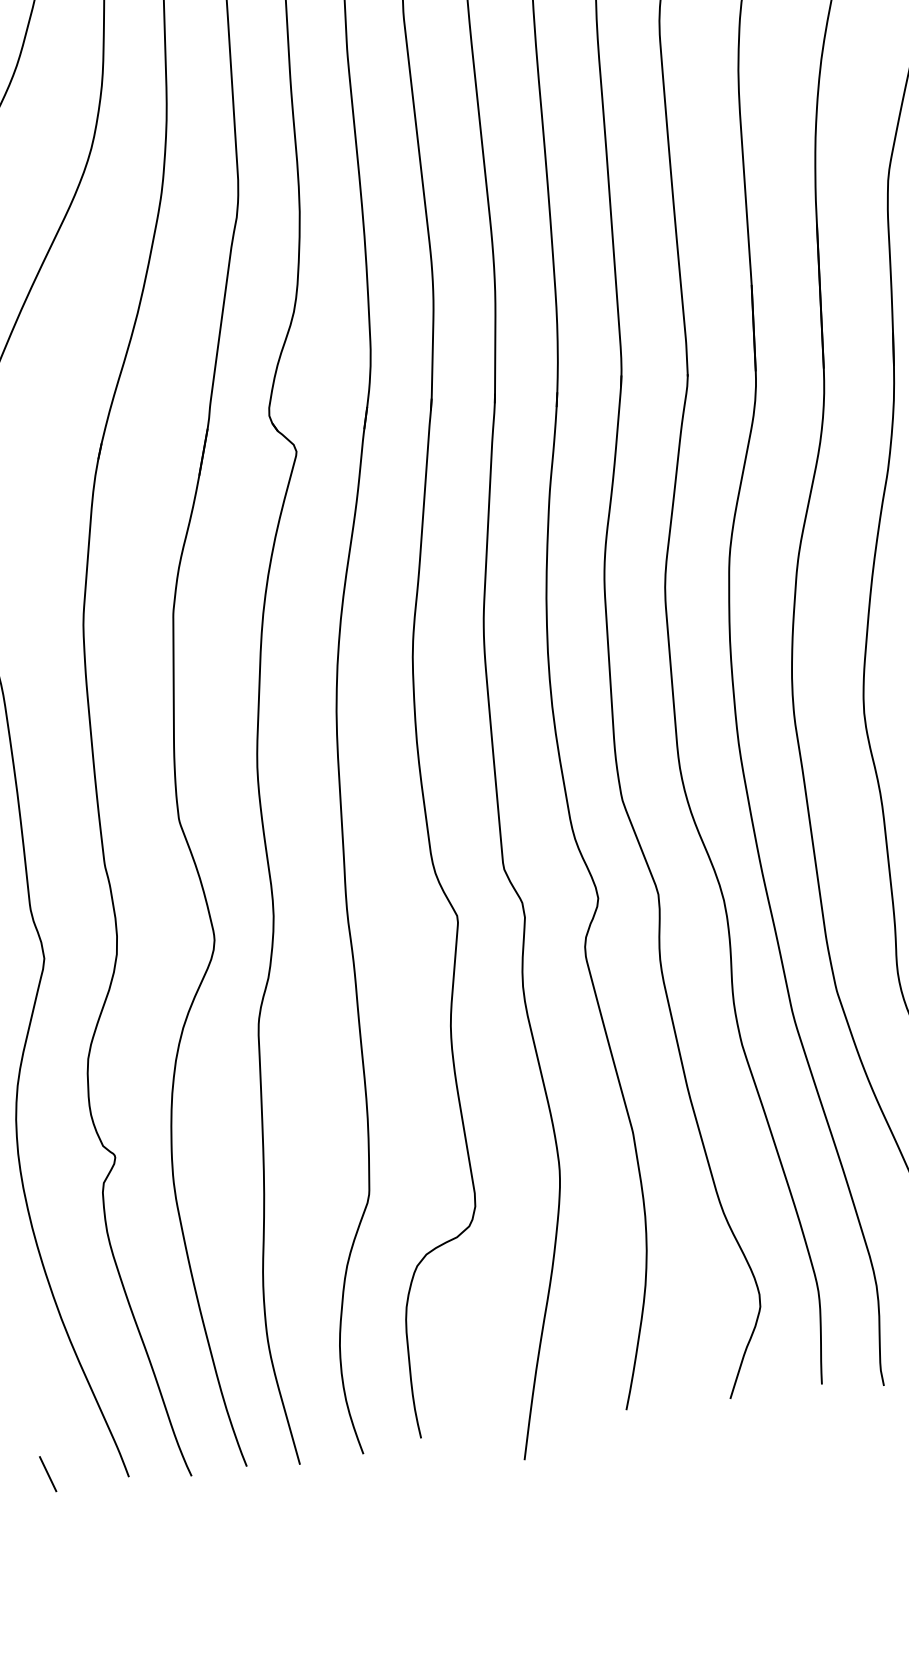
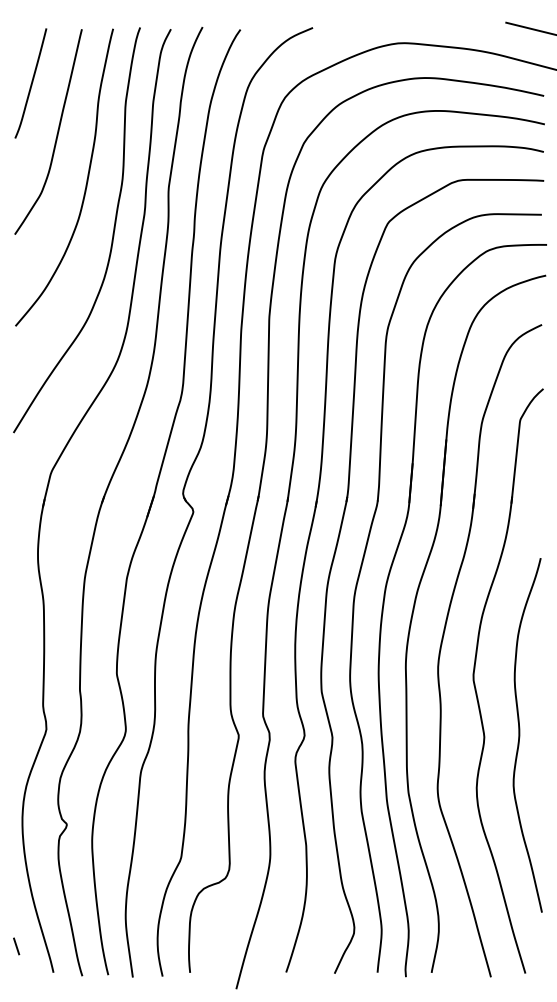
line: (47, 1474) -> (16, 946), moved

